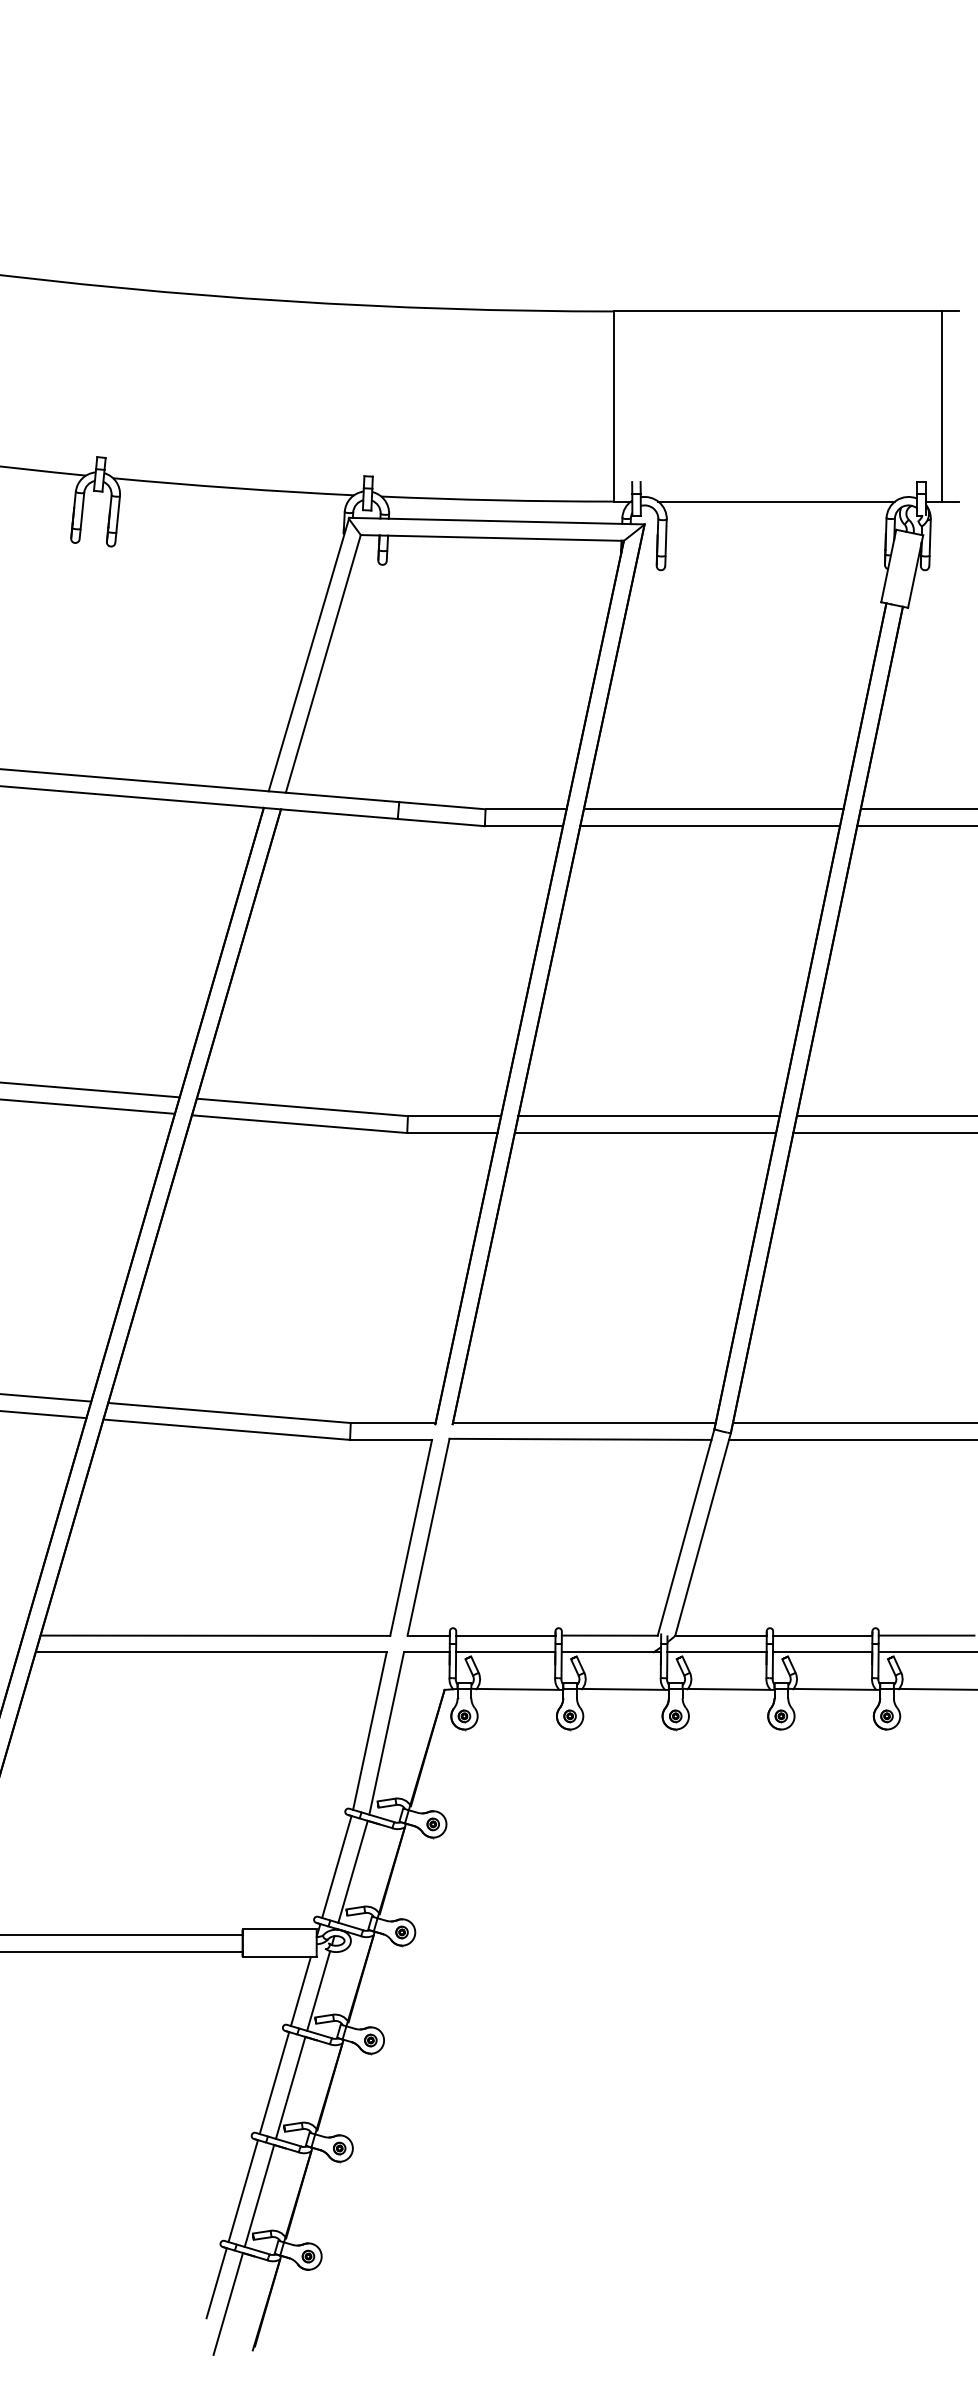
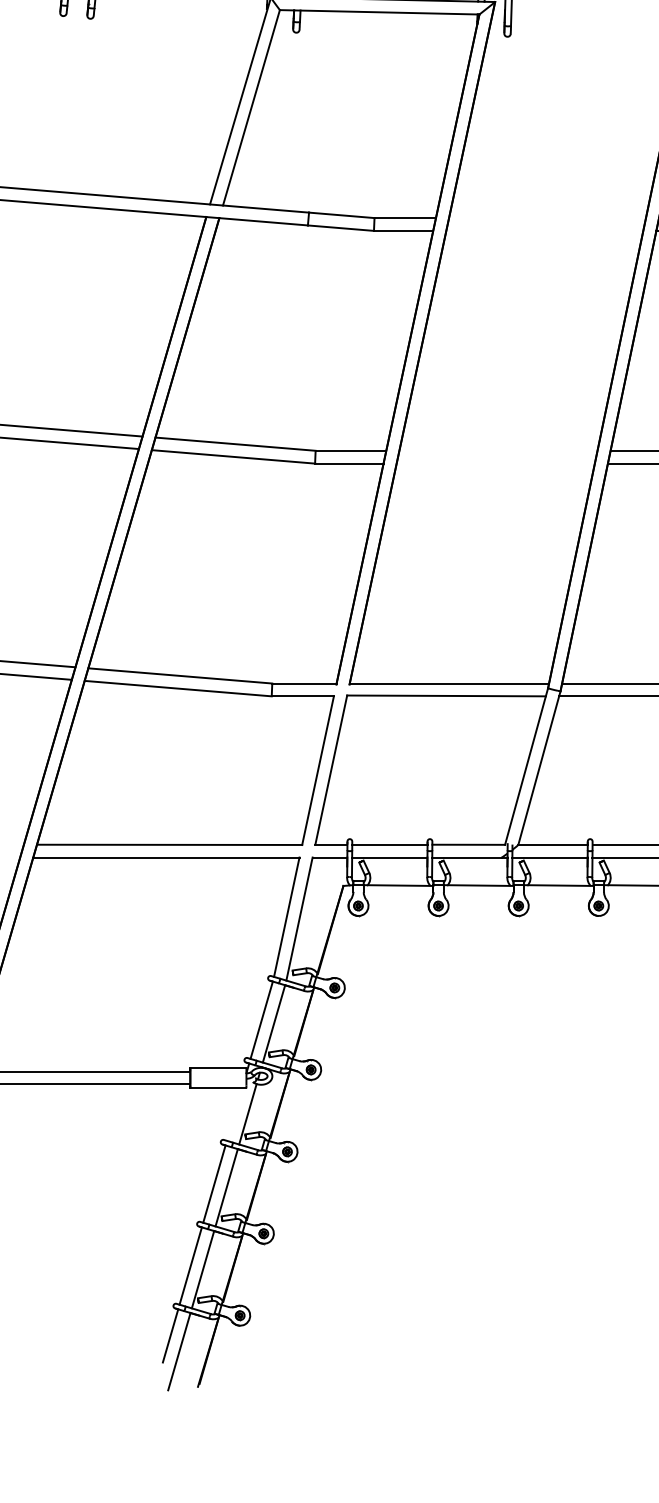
line: (713, 809) -> (547, 218), removed
line: (709, 826) -> (544, 231), removed
line: (648, 1116) -> (498, 451), removed
line: (645, 1133) -> (495, 463), removed
line: (300, 1991) -> (234, 1114), removed

